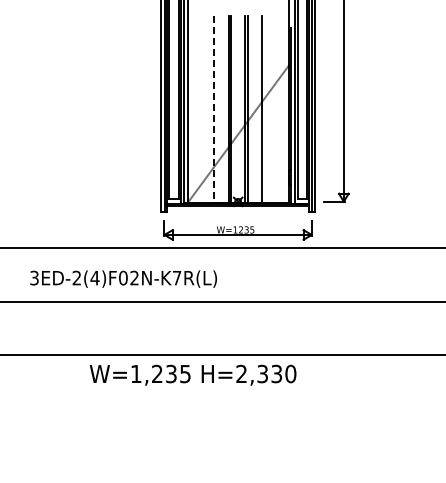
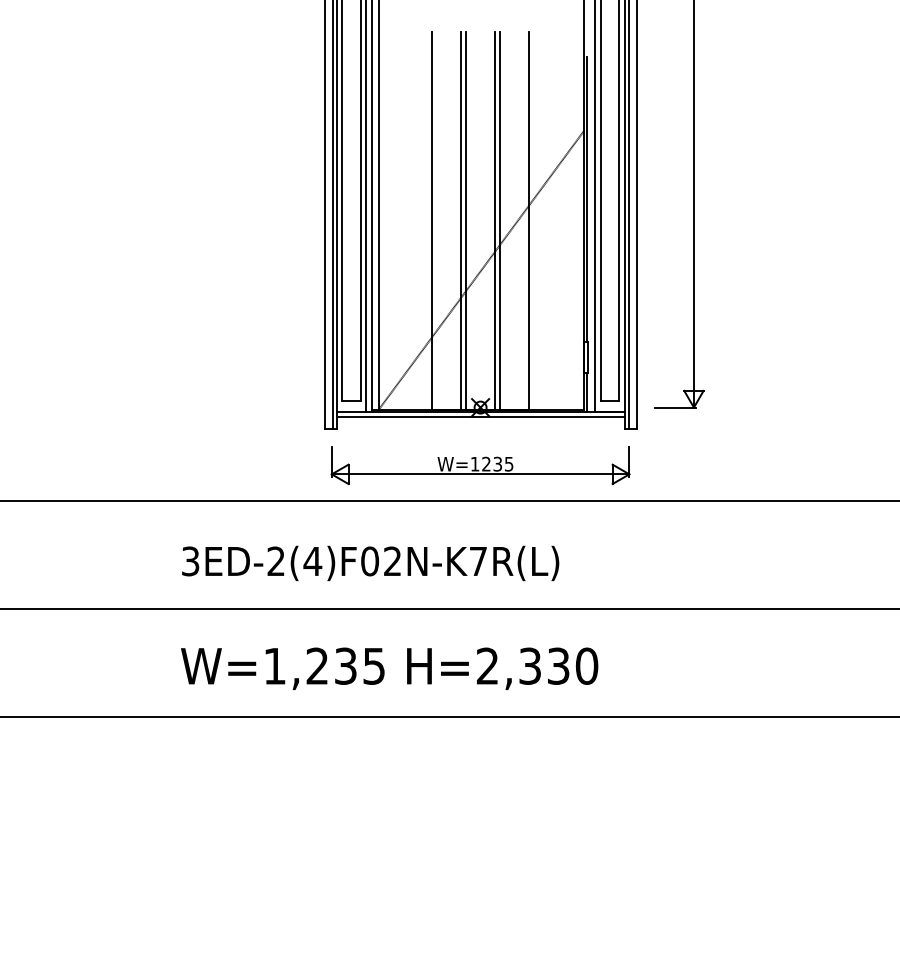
line: (214, 109) -> (432, 221), dashed -> solid
text: (123, 278) -> (370, 562), moved
text: (192, 374) -> (388, 667), moved

